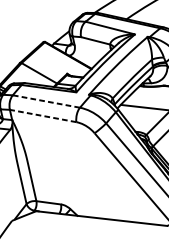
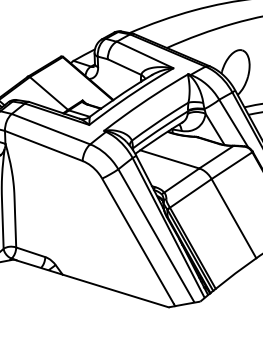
line: (46, 101) -> (50, 129), dashed -> solid
line: (42, 115) -> (43, 145), dashed -> solid

